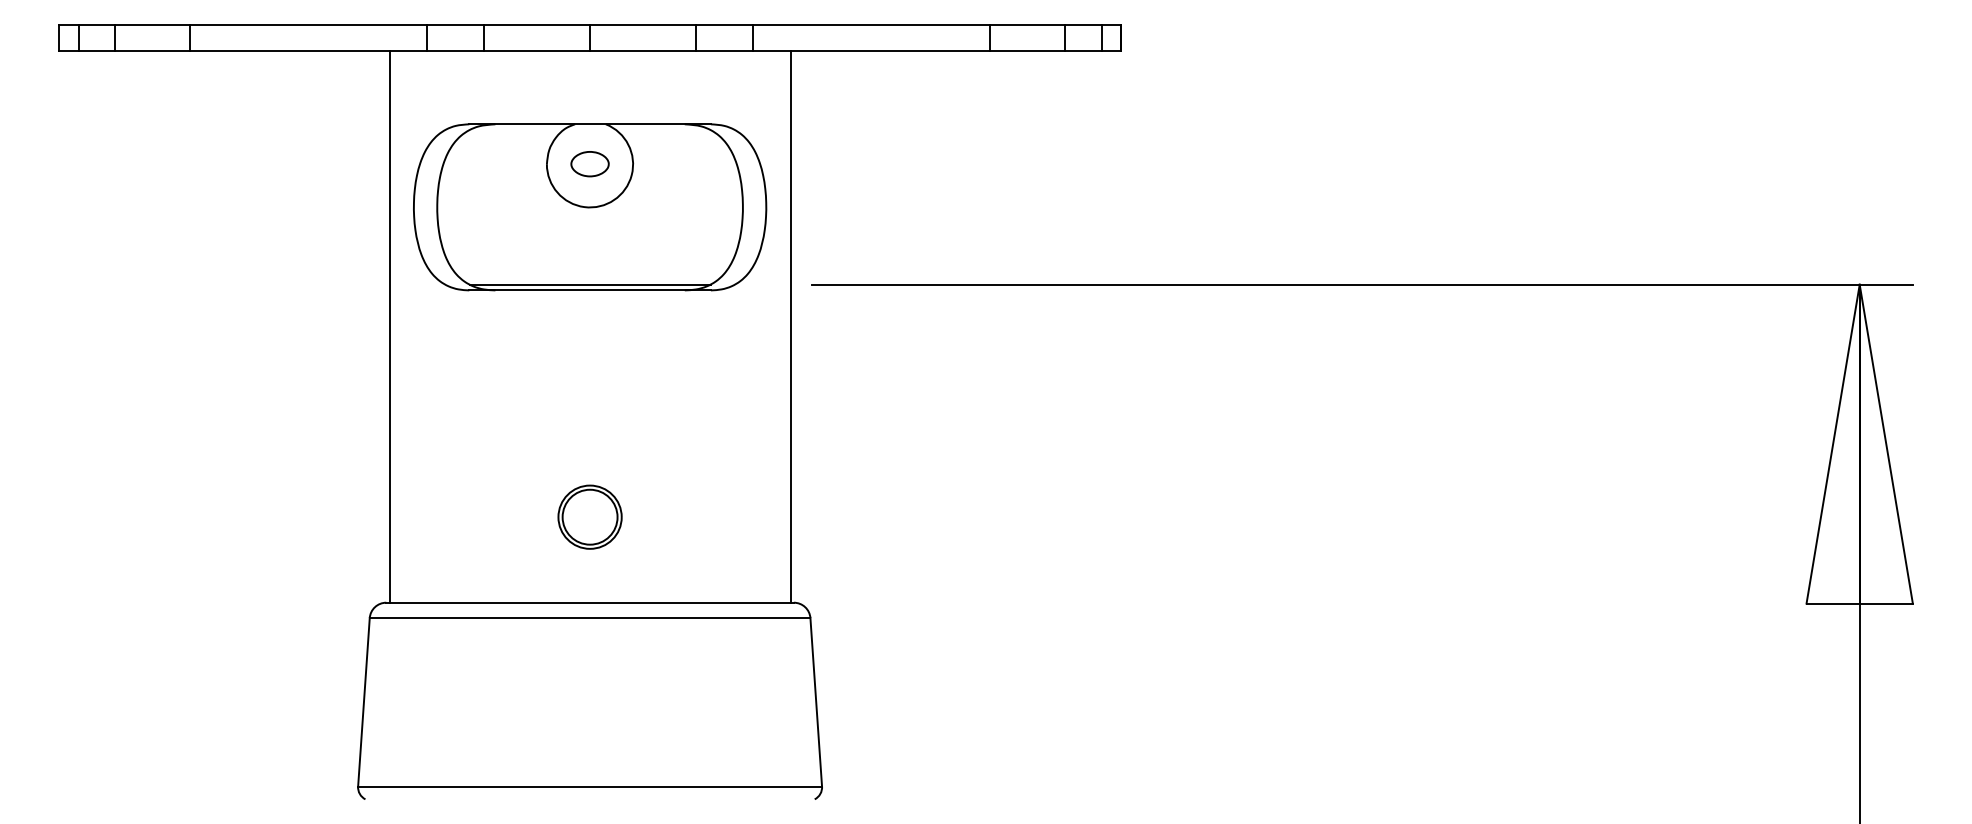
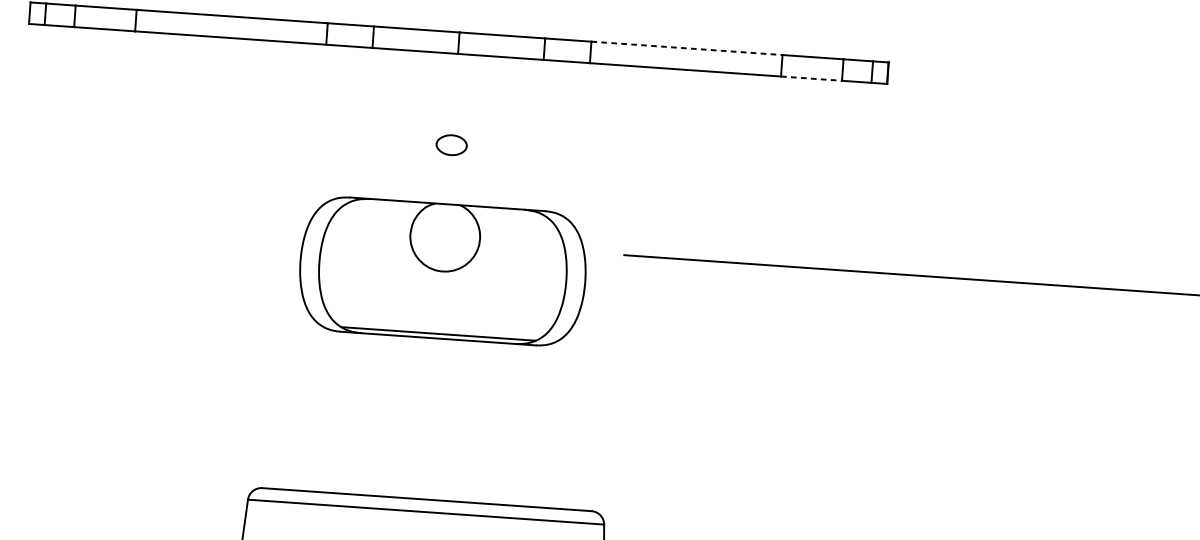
line: (871, 24) -> (687, 48), solid -> dashed
line: (1027, 51) -> (811, 78), solid -> dashed
part: (590, 207) -> (443, 271), moved
line: (389, 326) -> (280, 265), removed
line: (790, 326) -> (604, 287), removed
part: (589, 516) -> (431, 429), removed

